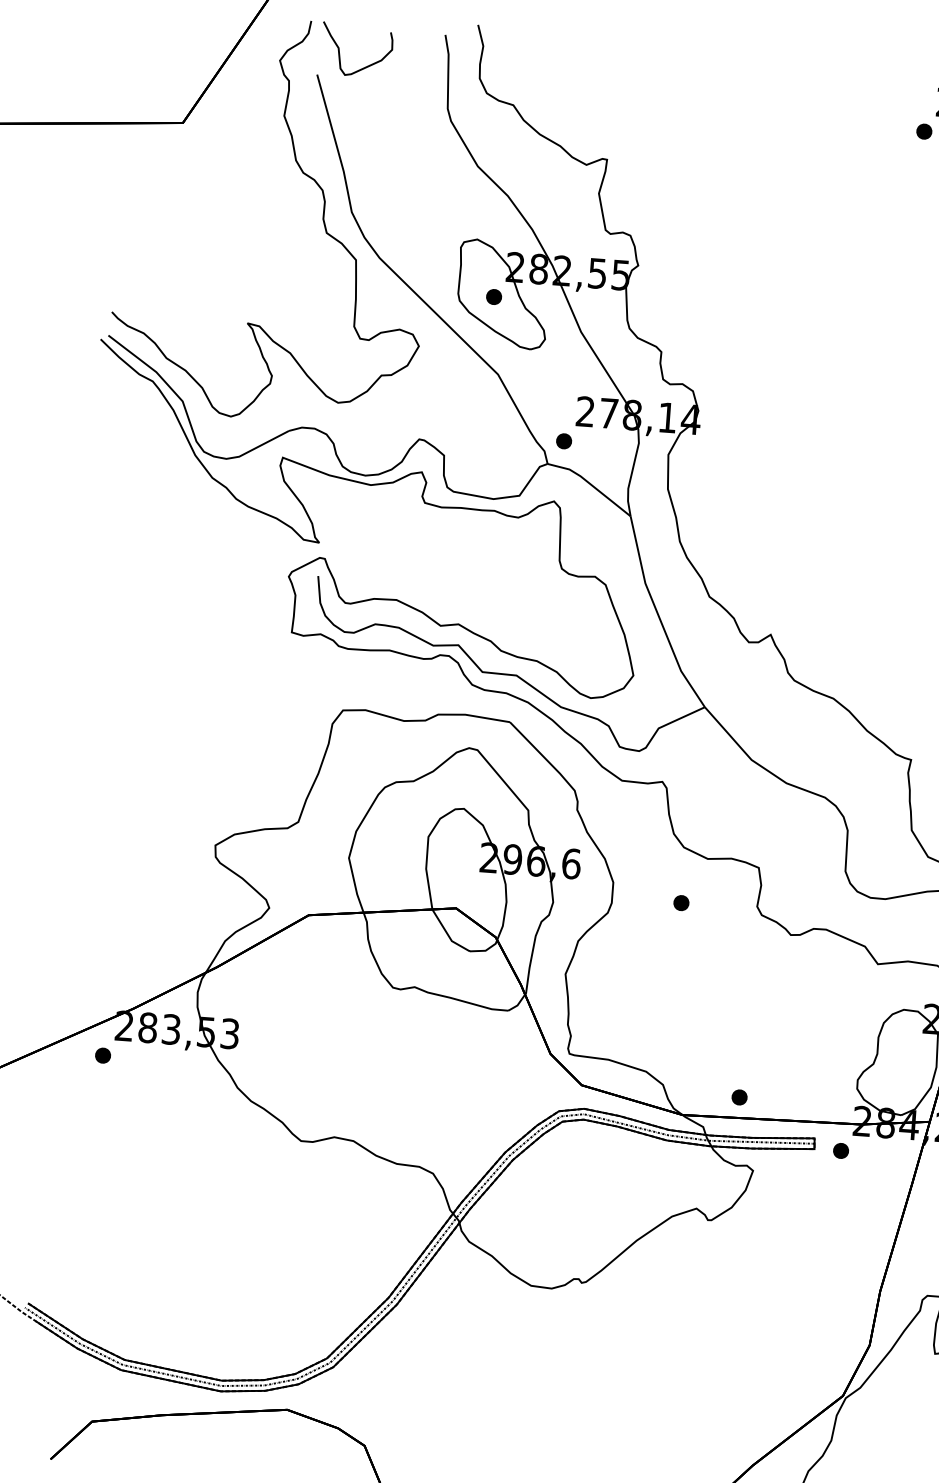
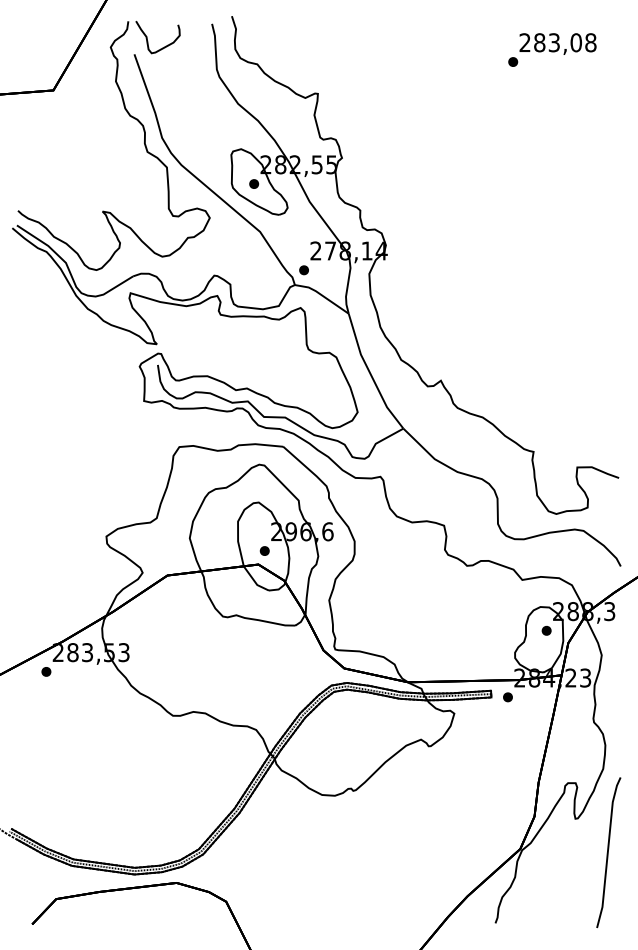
part: (681, 902) -> (264, 550), moved
part: (739, 1096) -> (546, 630), moved

